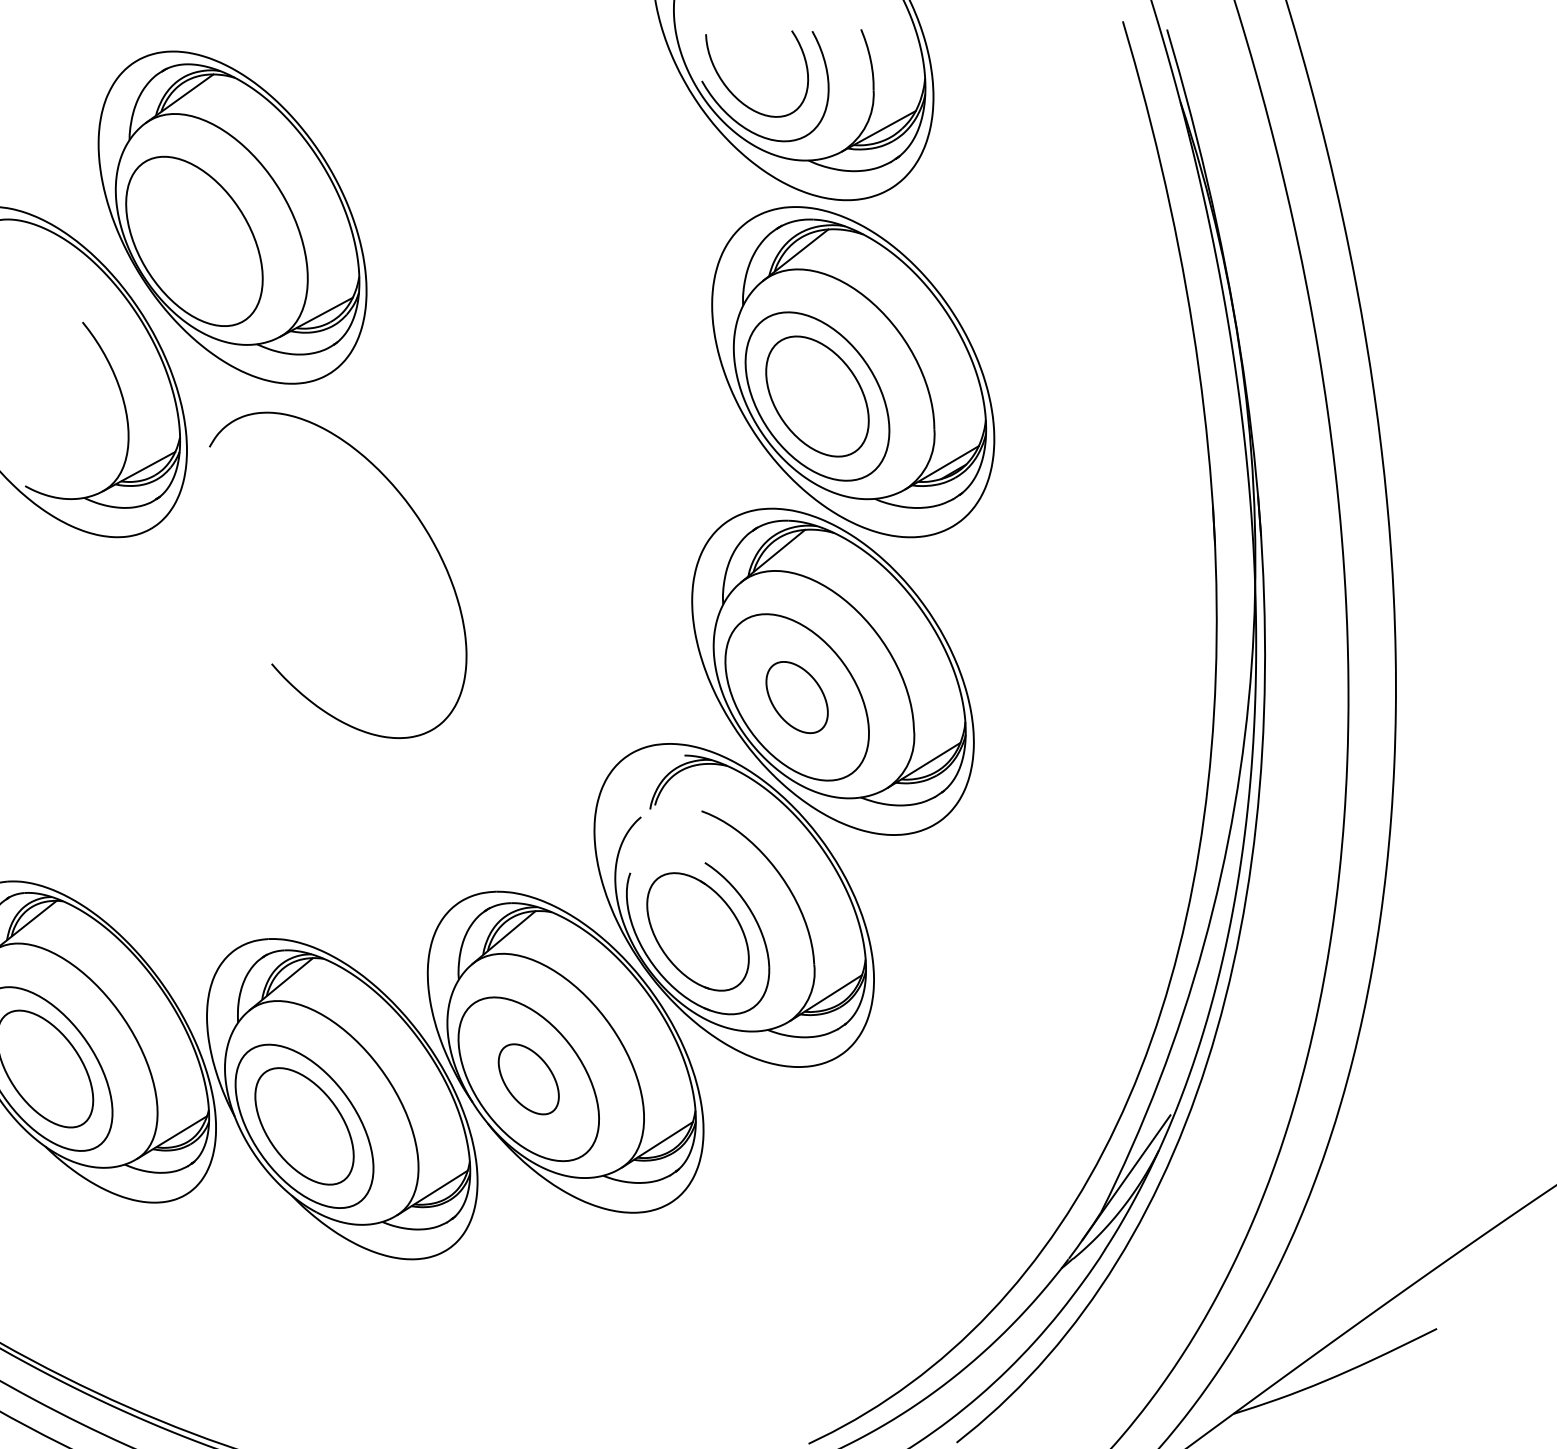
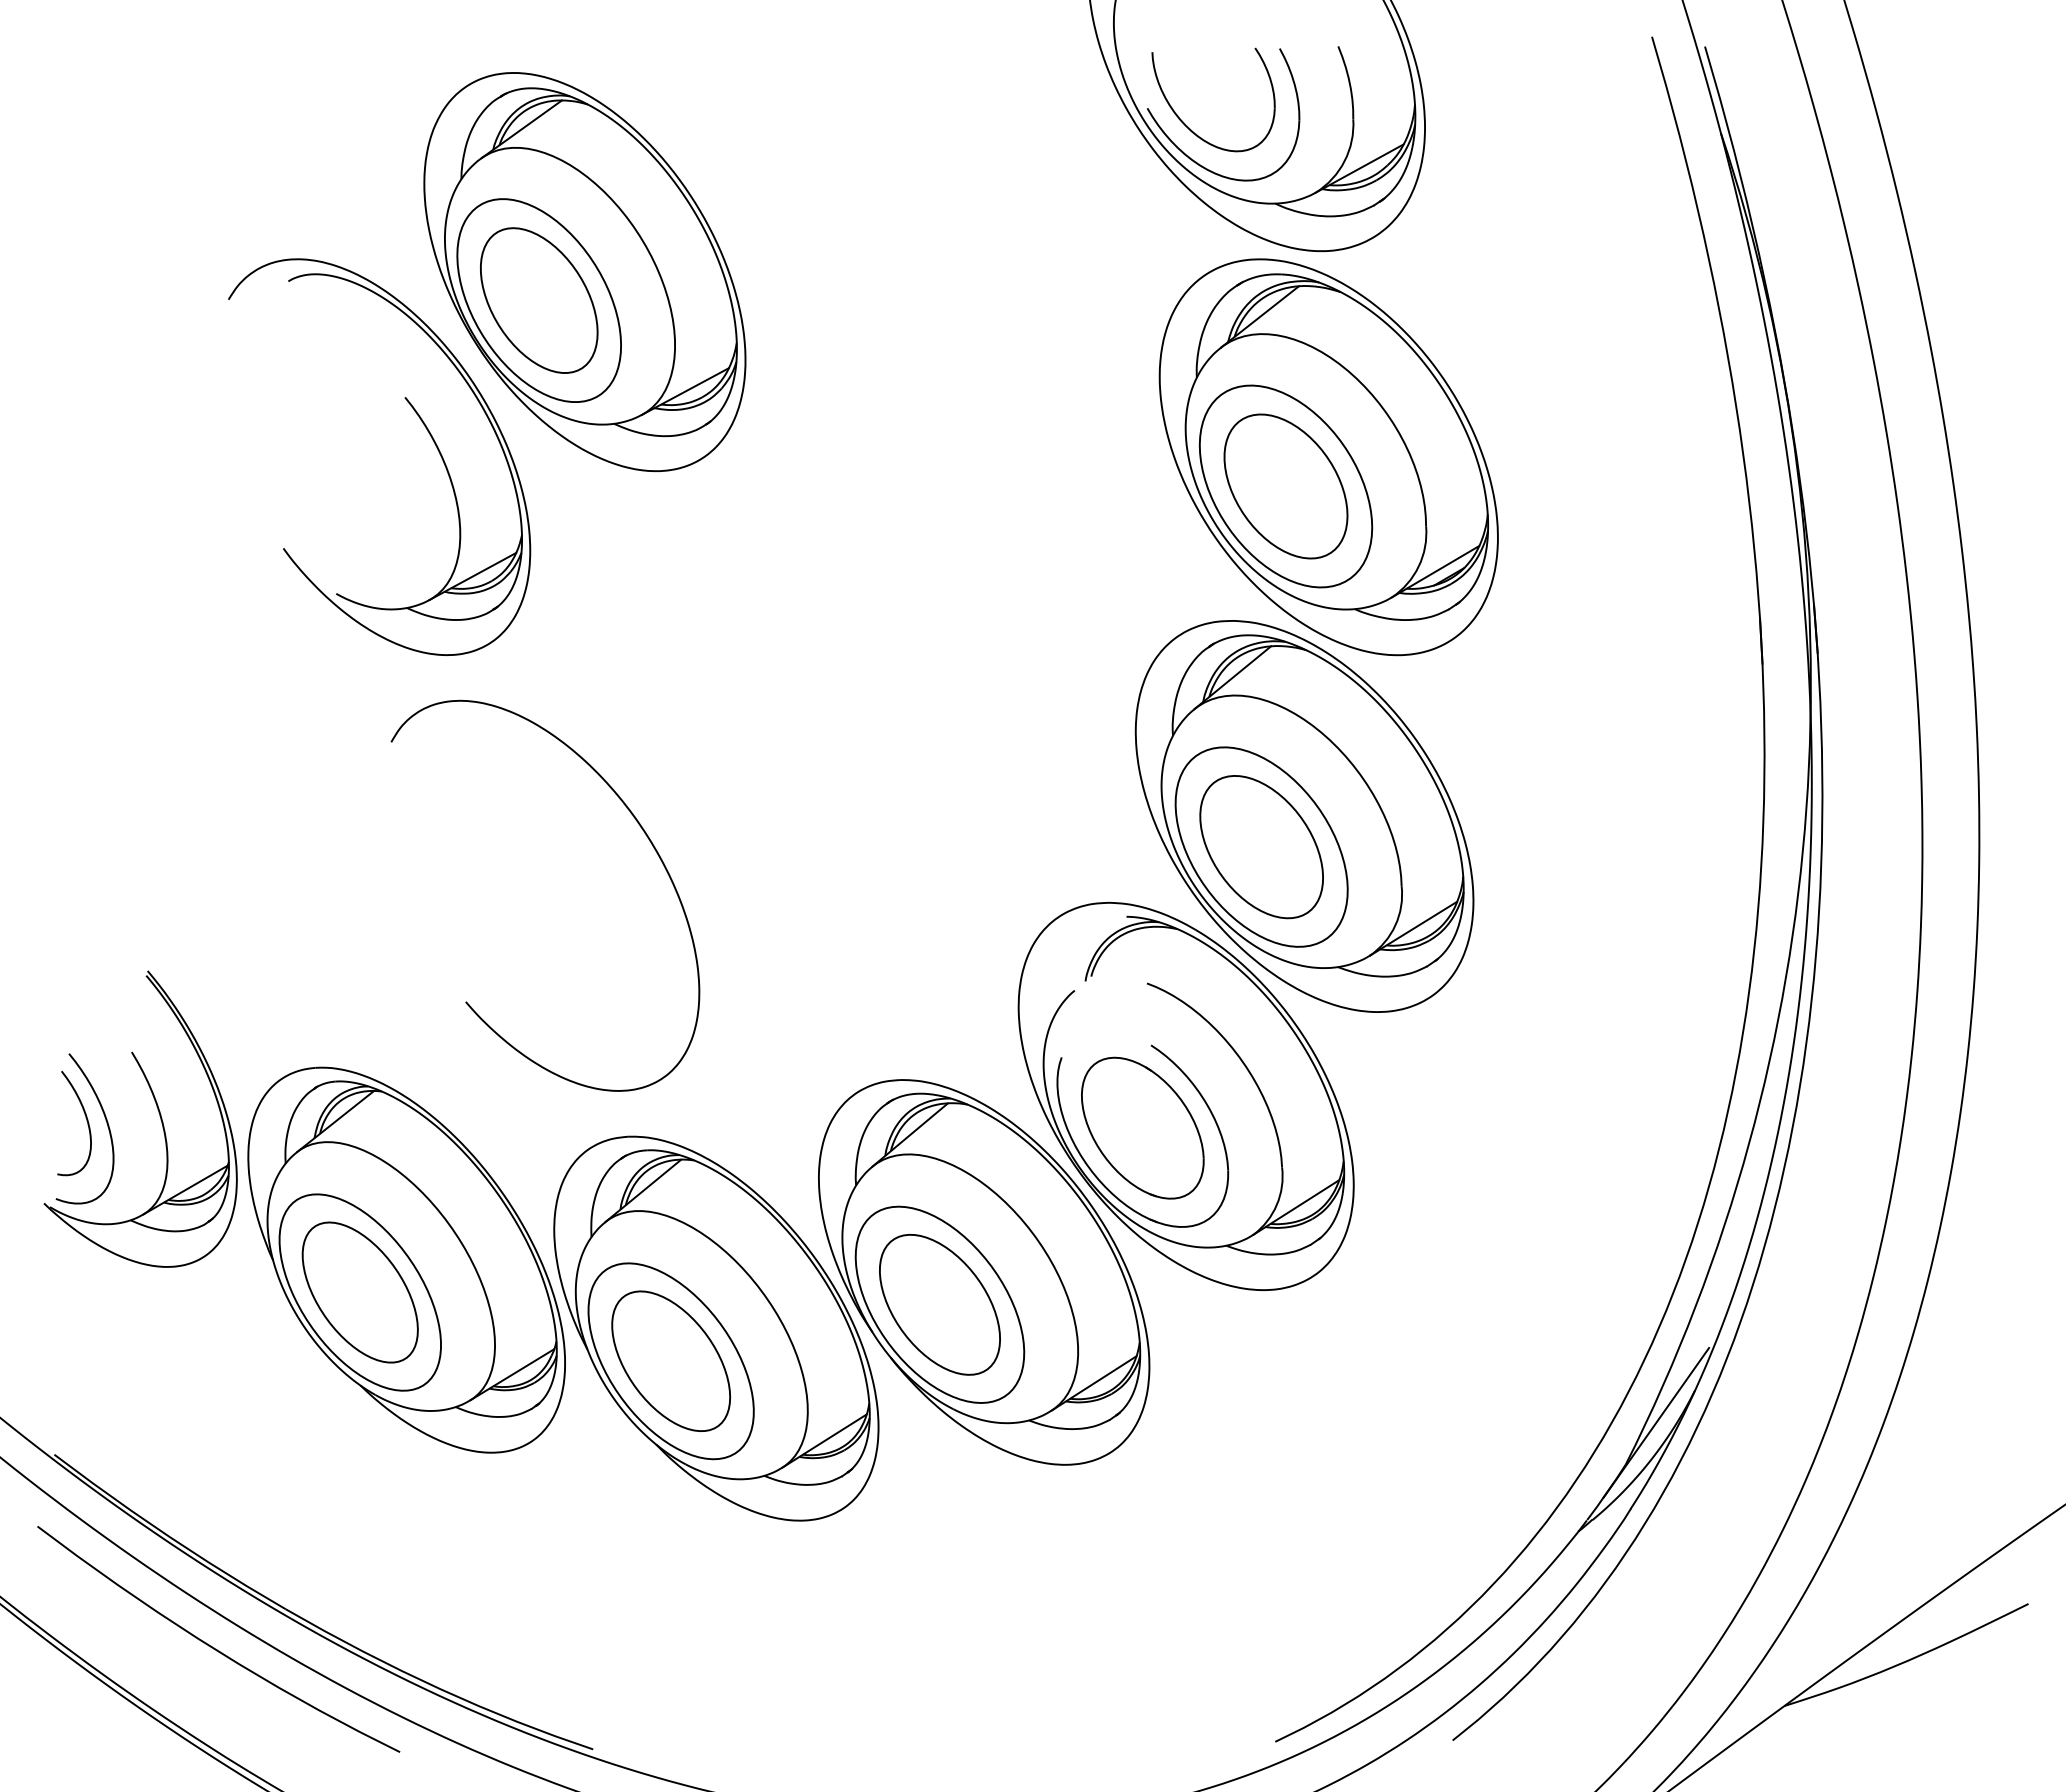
part: (194, 241) -> (539, 300), added
curve: (419, 520) -> (642, 830), moved
part: (797, 697) -> (1261, 847), size x1.67
part: (528, 1079) -> (939, 1304), size x1.67

